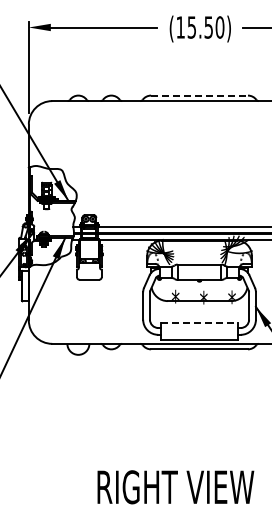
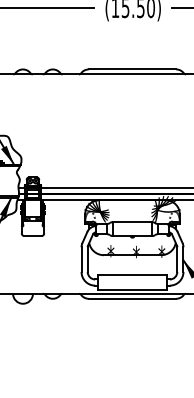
line: (200, 95) -> (133, 69), dashed -> solid
line: (199, 323) -> (132, 275), dashed -> solid

